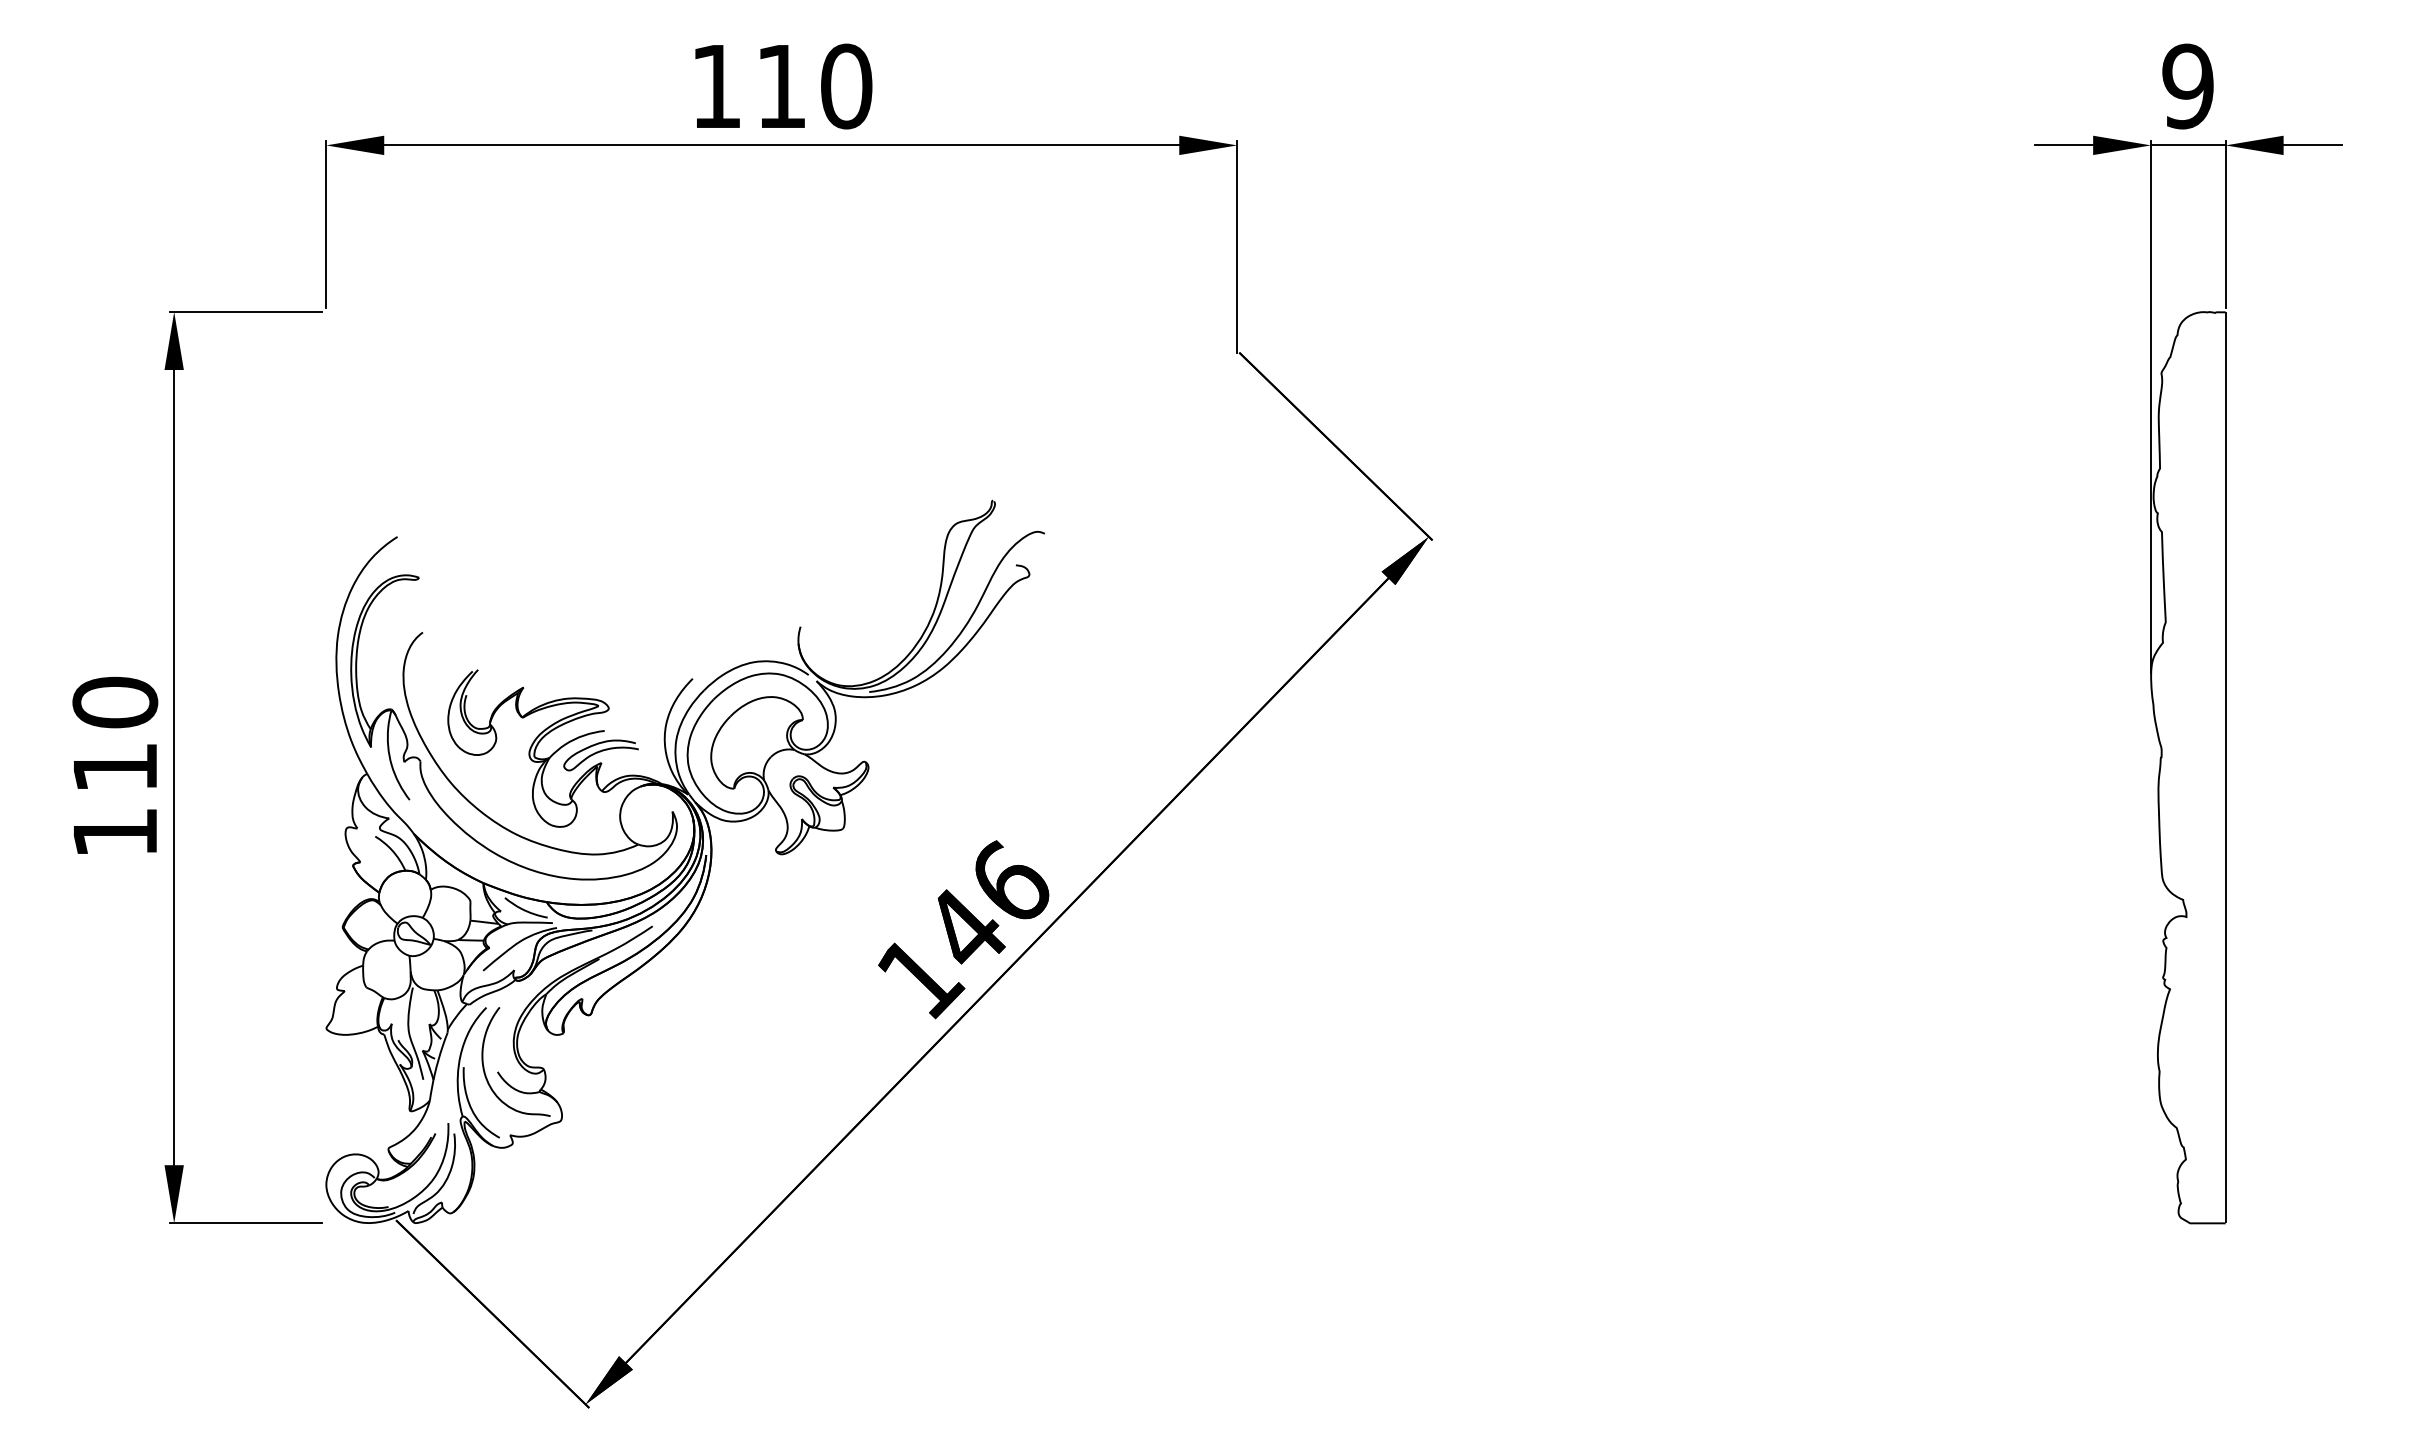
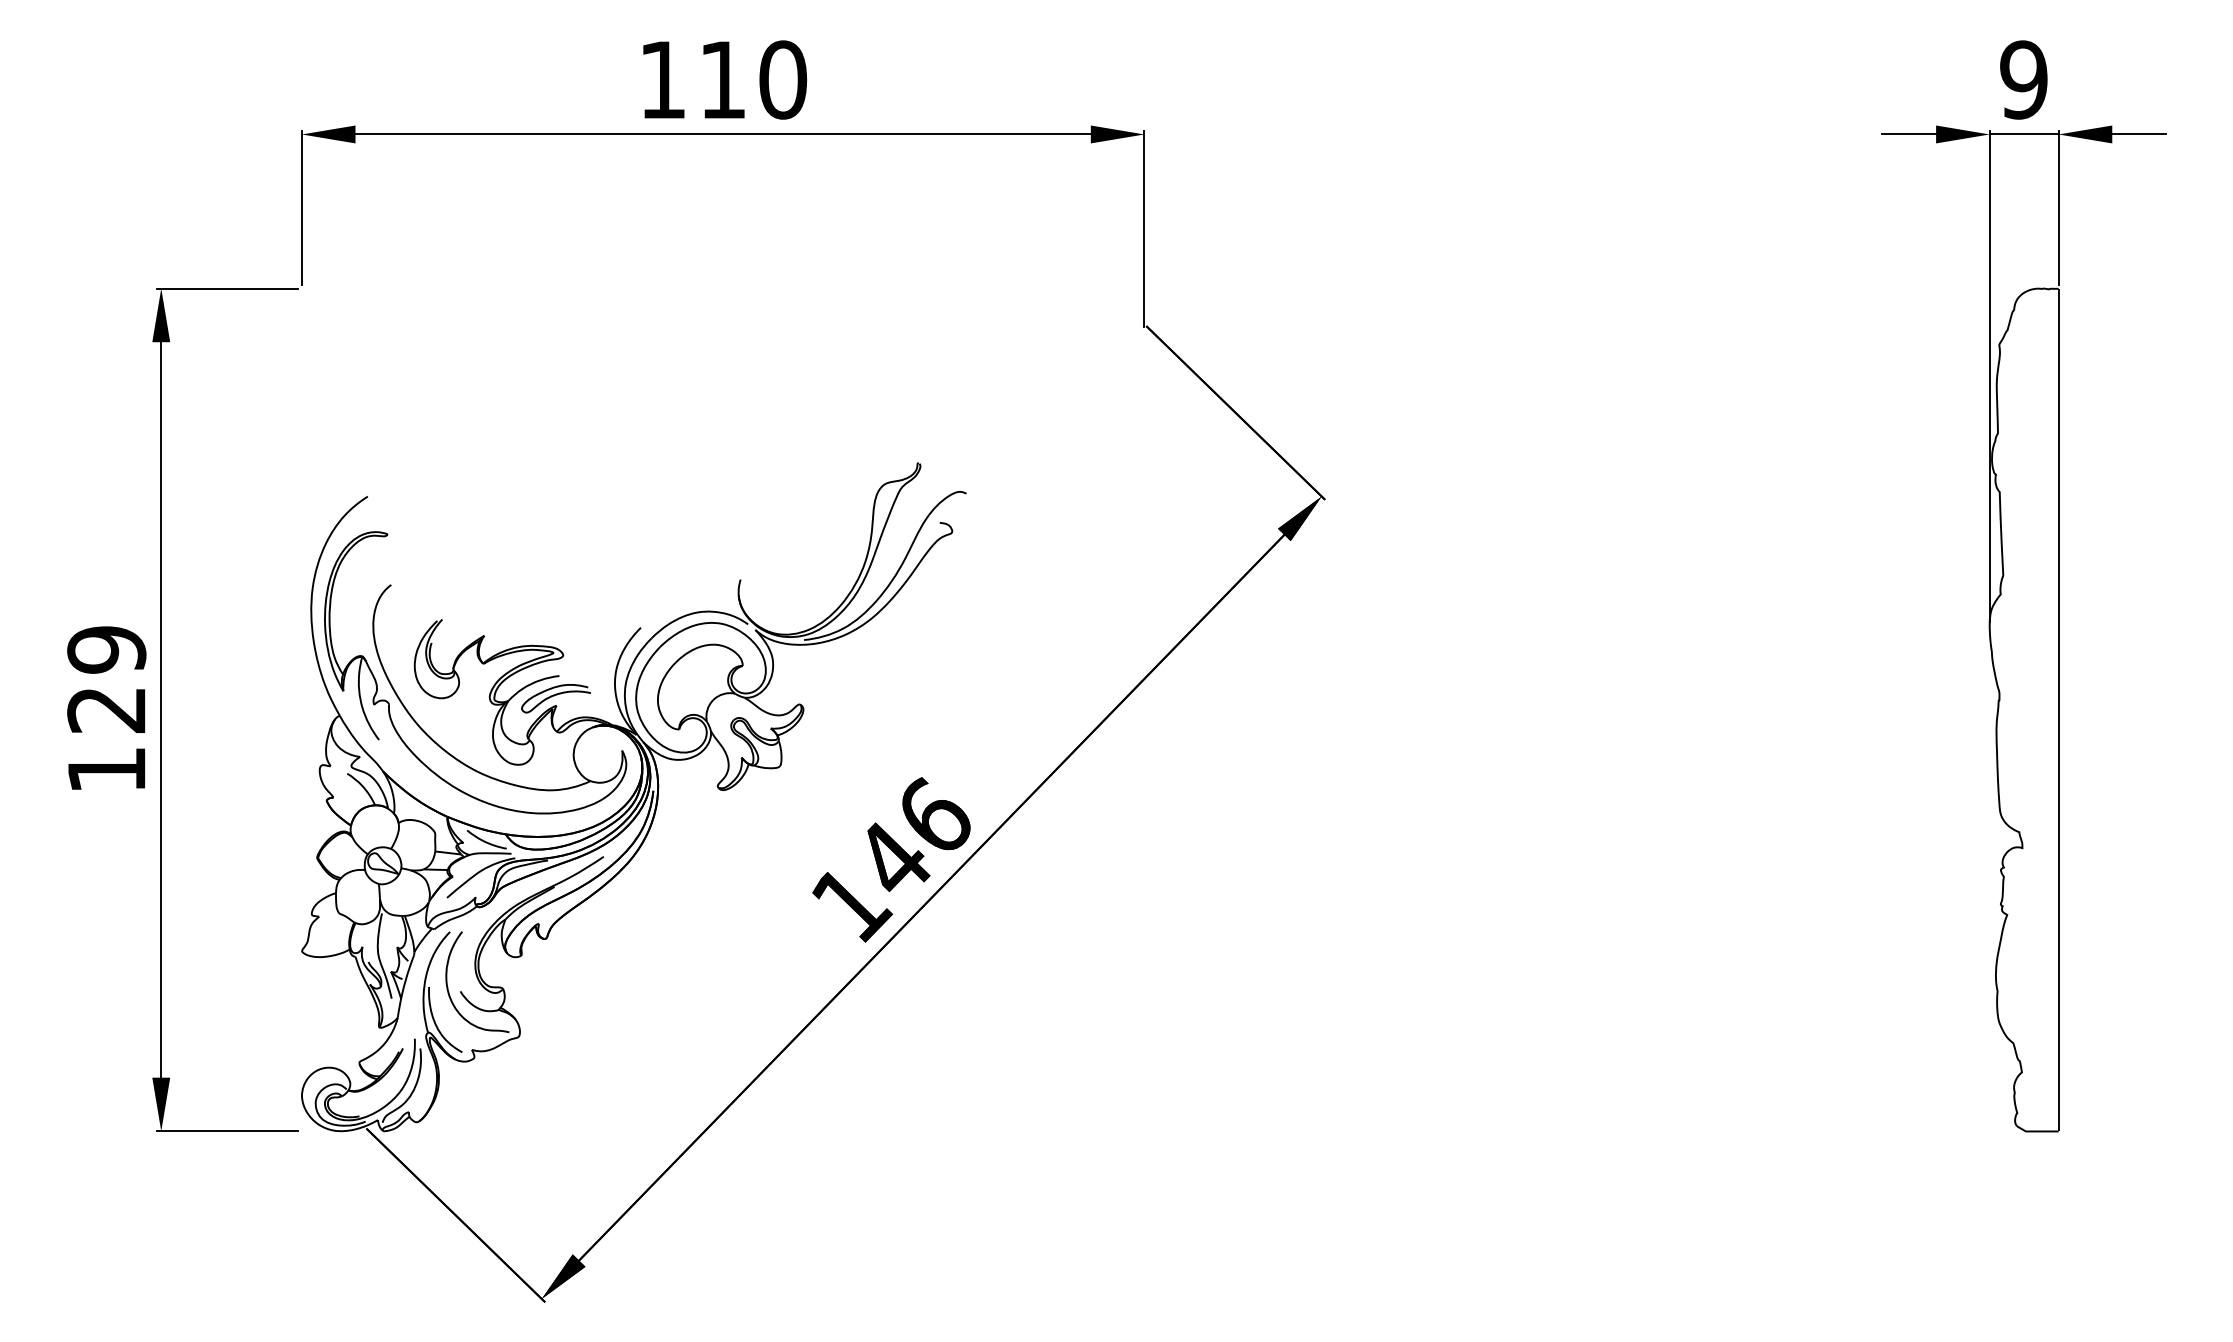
text: (115, 734) -> (106, 679), 110 -> 129

